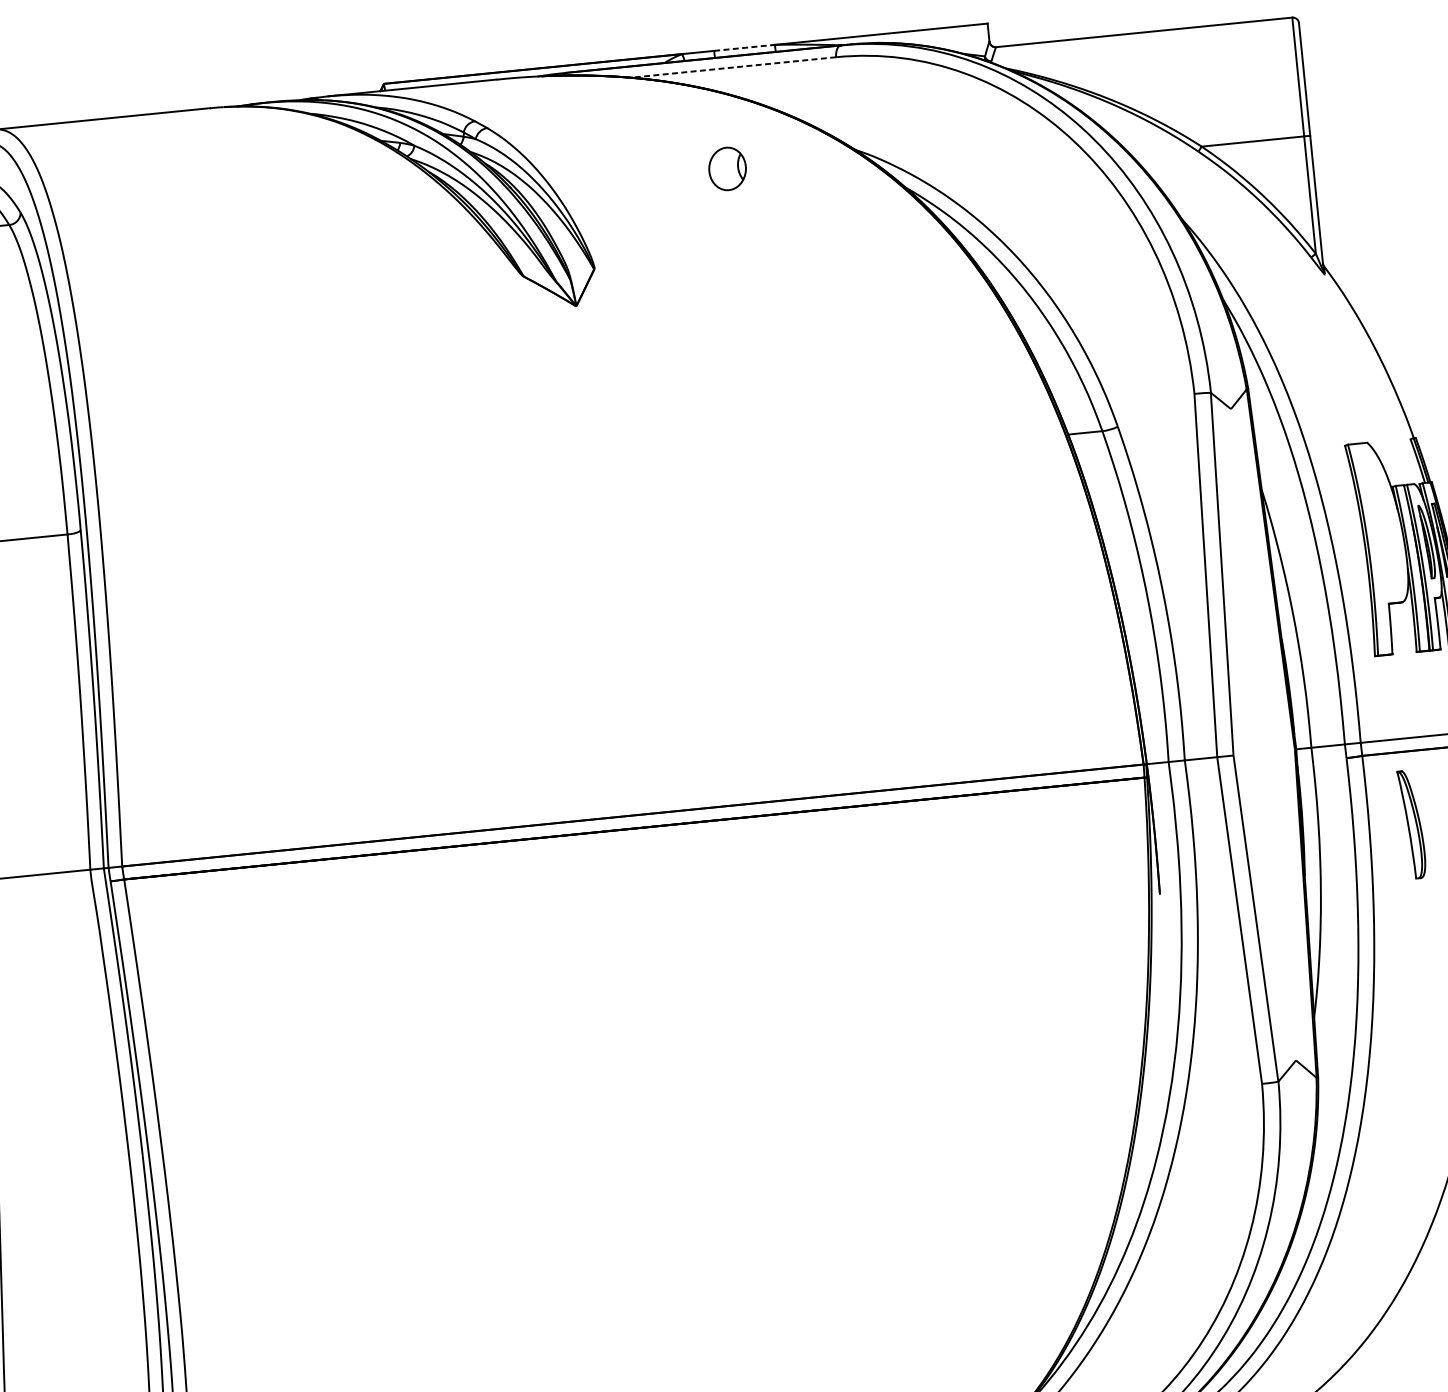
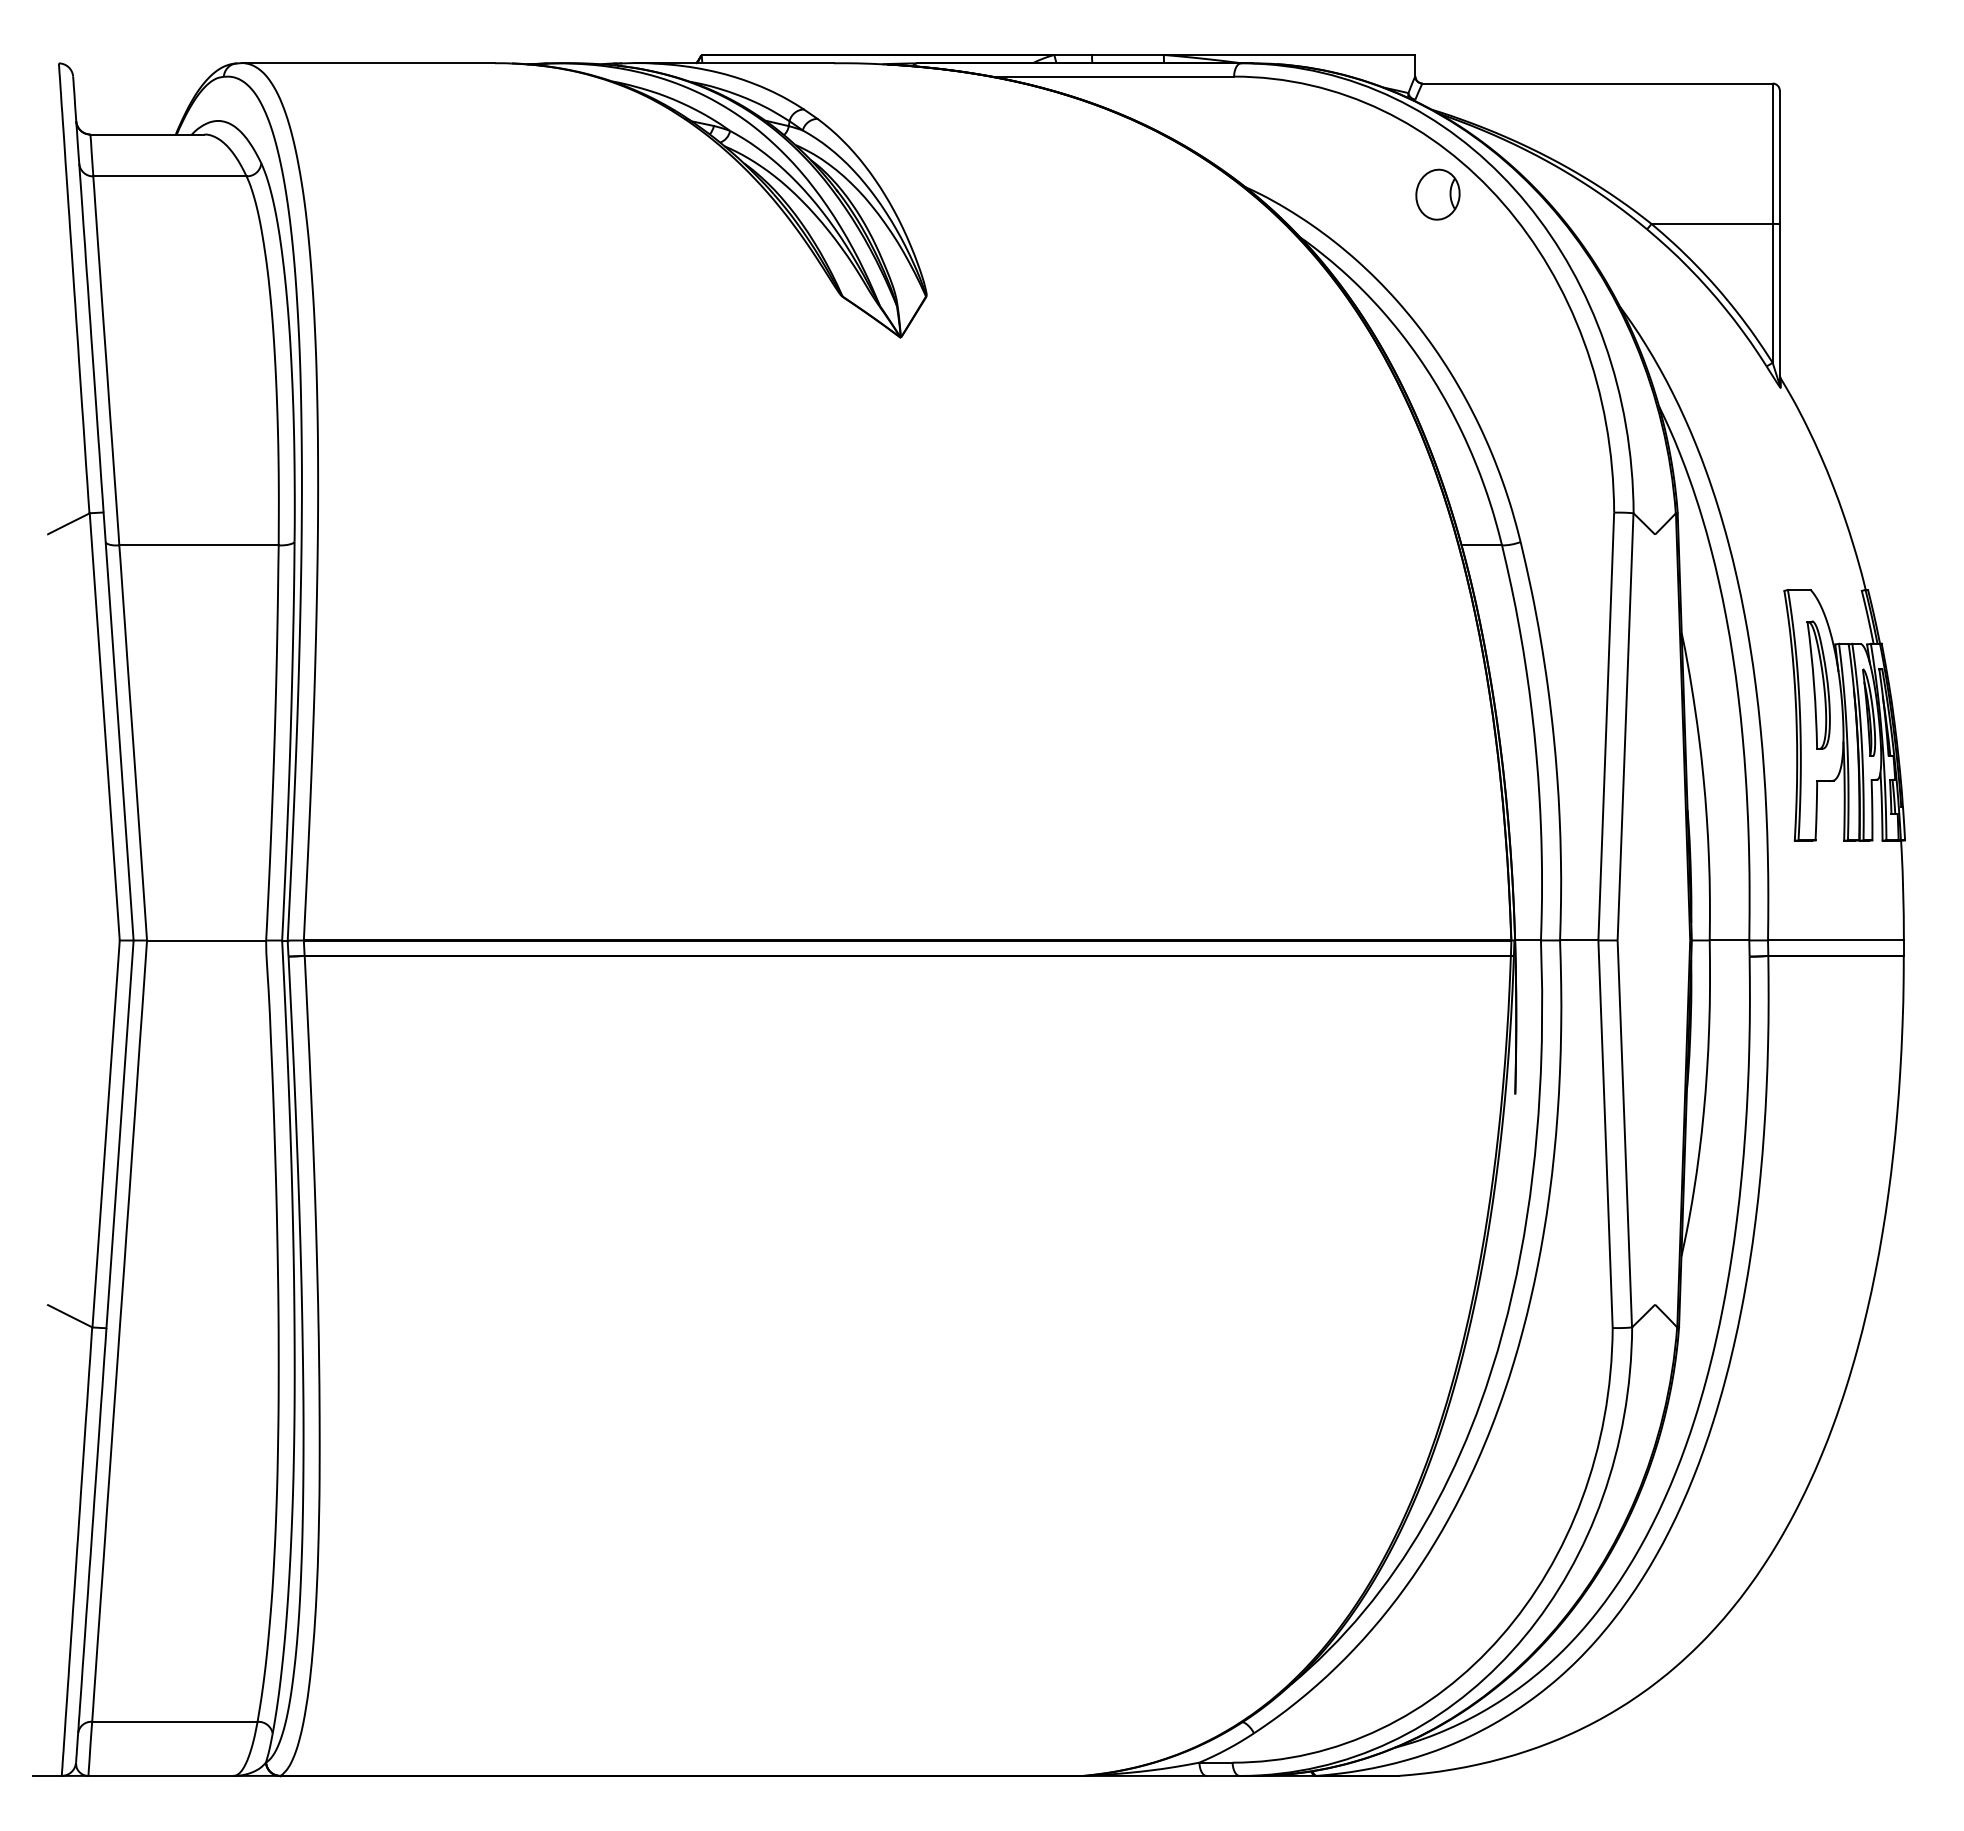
line: (744, 47) -> (1128, 54), dashed -> solid
line: (733, 67) -> (1112, 76), dashed -> solid
part: (727, 168) -> (1437, 194), moved
part: (1411, 824) -> (1818, 684), moved

